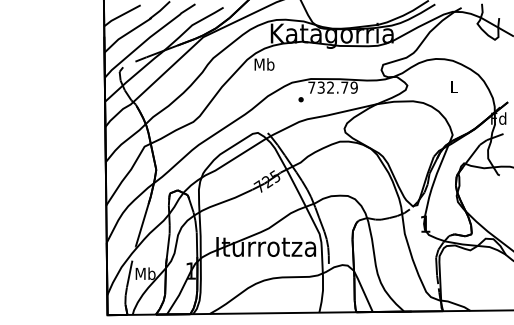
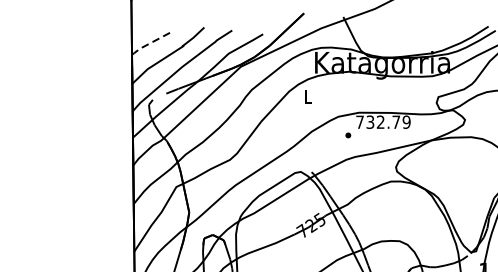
line: (120, 15) -> (149, 42), solid -> dashed
text: (264, 64) -> (308, 96), Mb -> L

